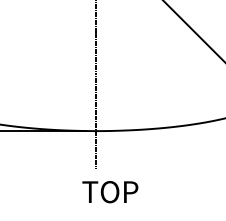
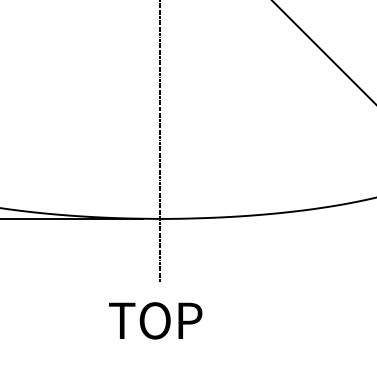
text: (110, 192) -> (155, 321), moved

